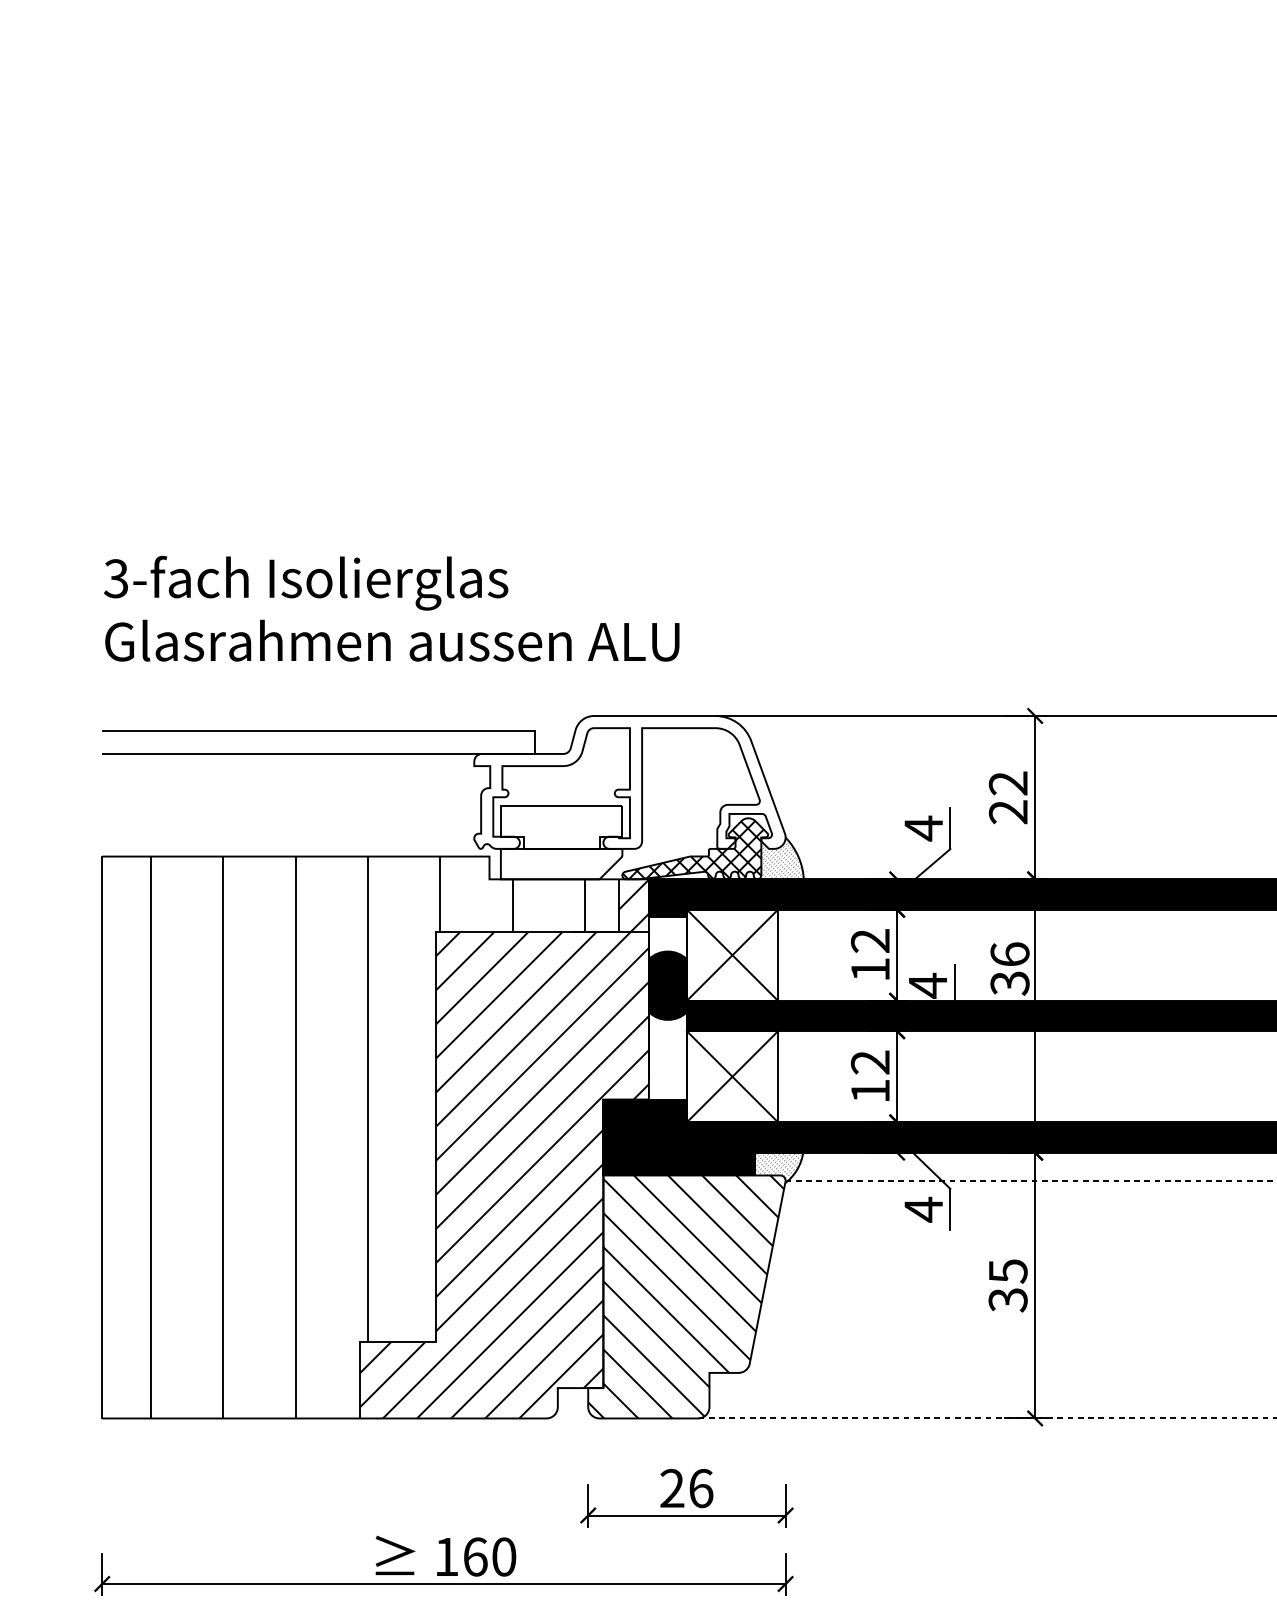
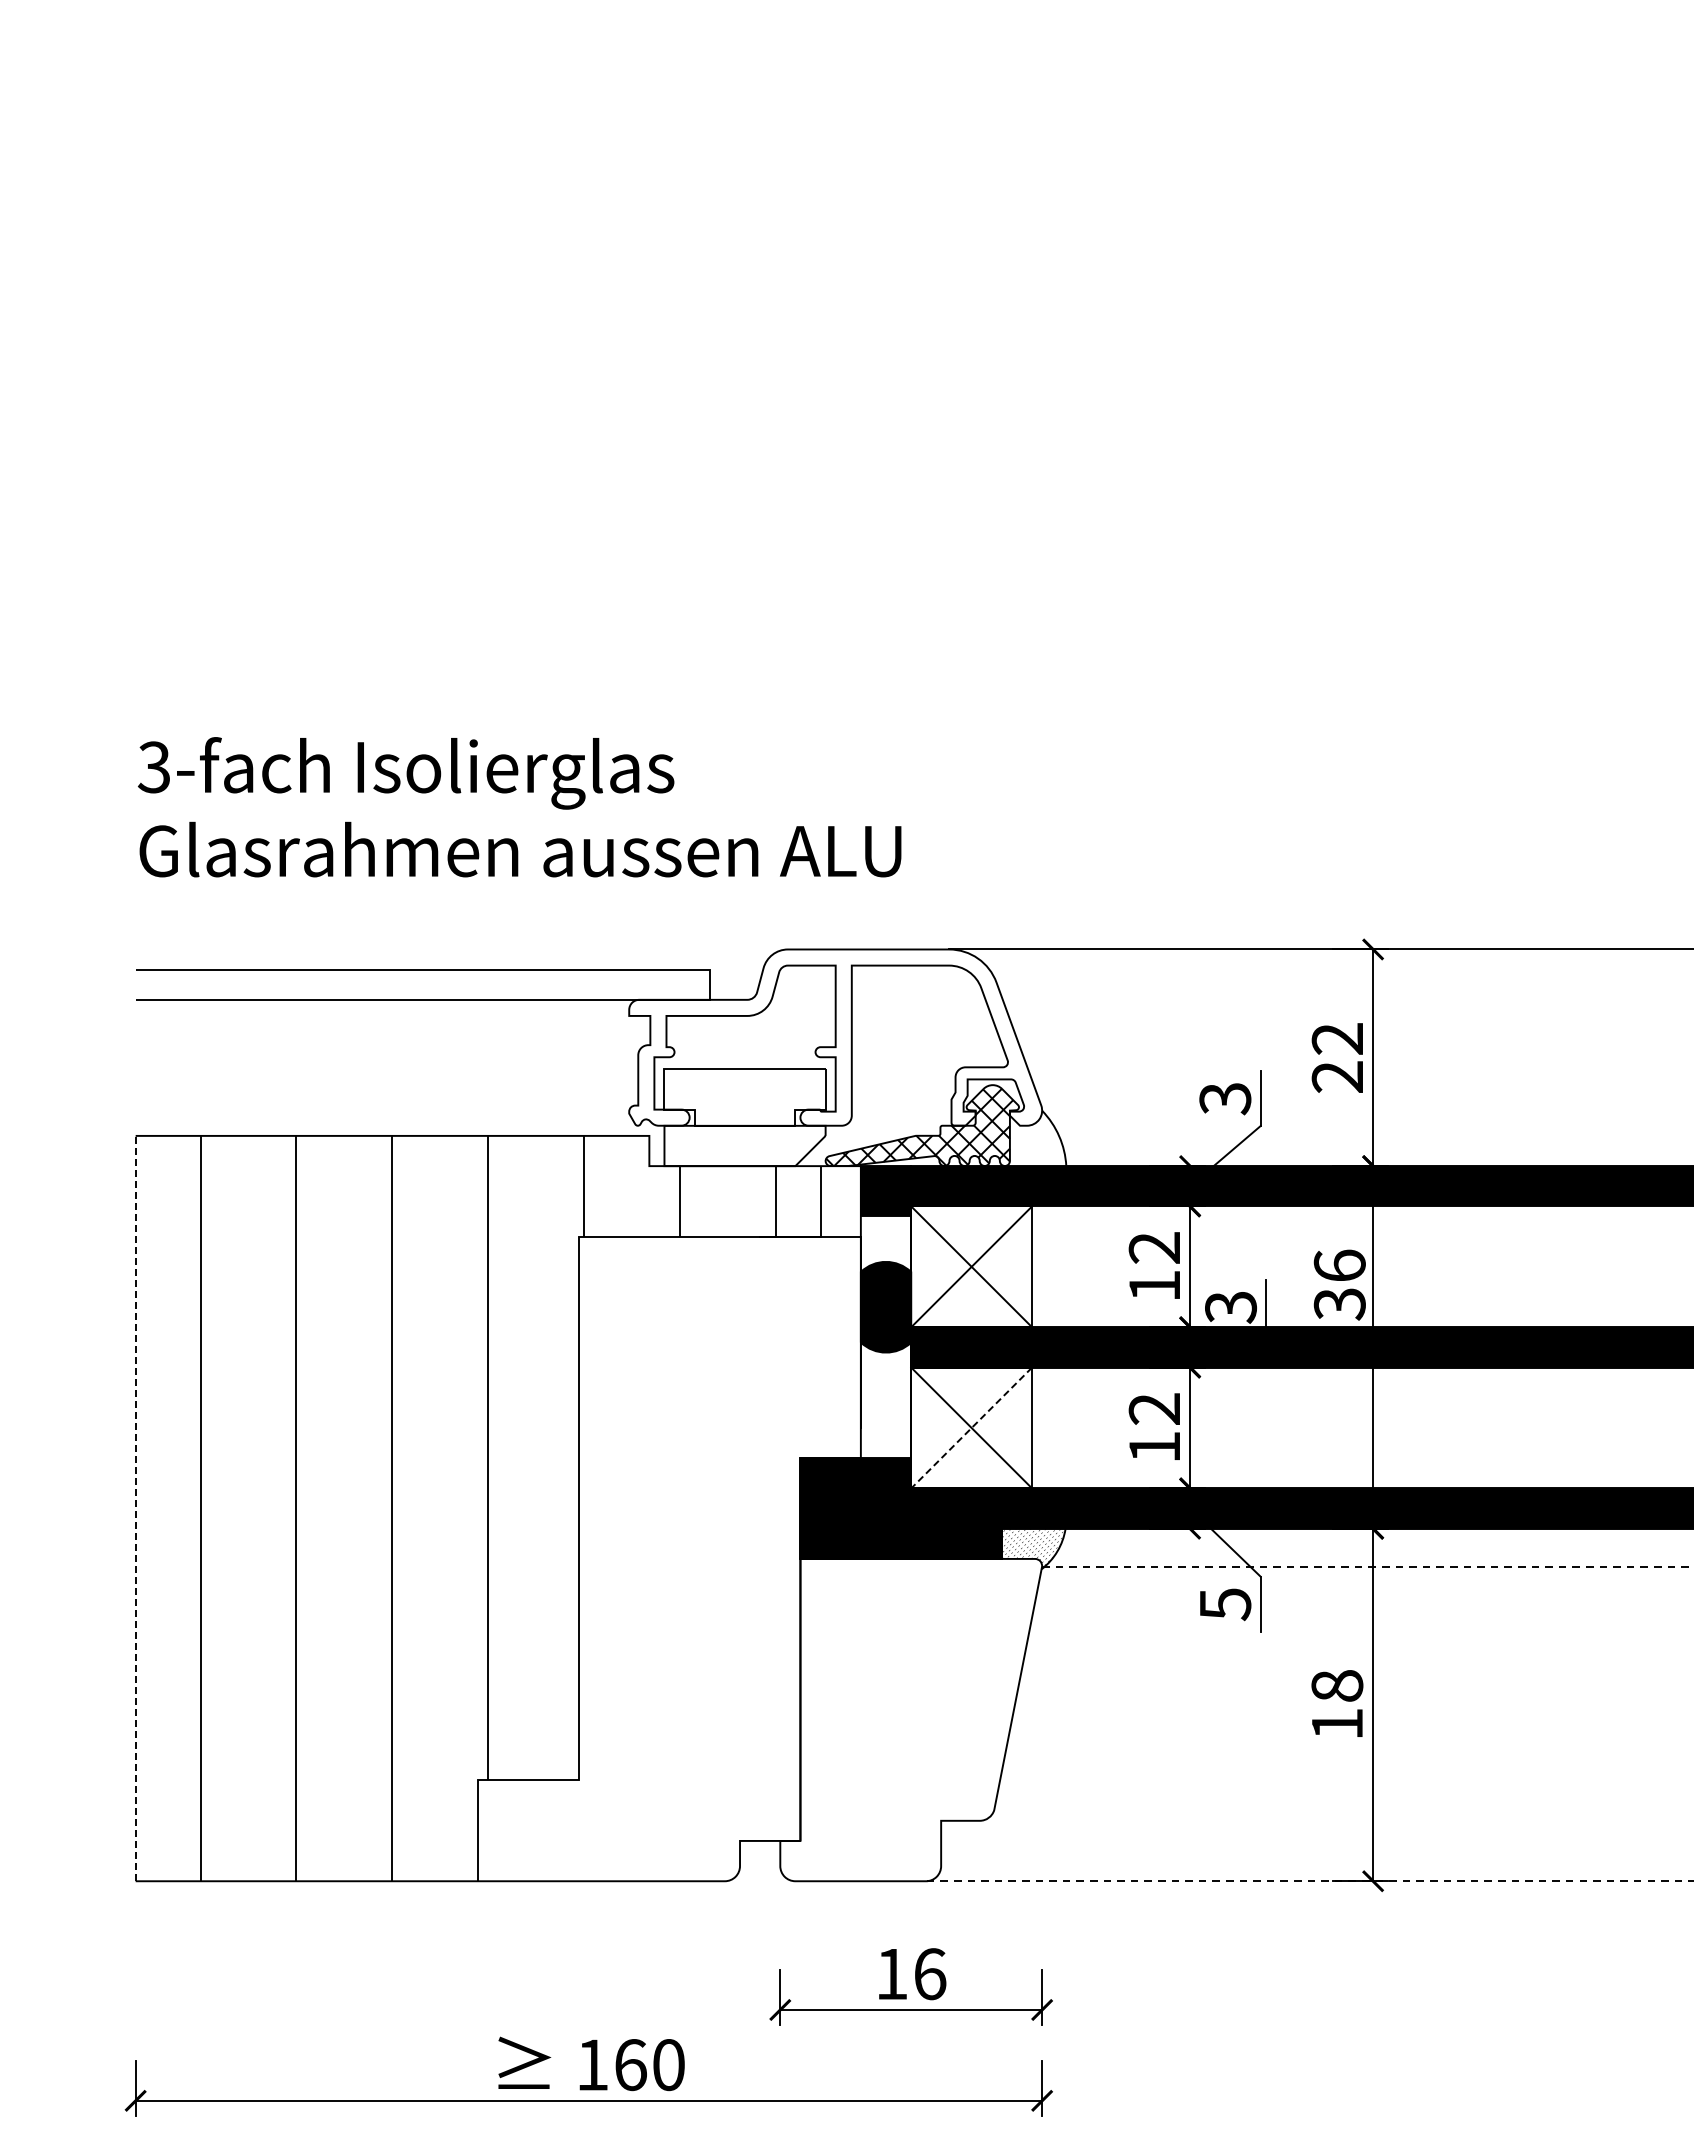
text: (923, 828) -> (1225, 1098), 4 -> 3
hatch: (782, 858) -> (1037, 1138), removed
text: (927, 985) -> (1230, 1307), 4 -> 3
line: (732, 1077) -> (971, 1428), solid -> dashed
line: (102, 1137) -> (135, 1508), solid -> dashed
hatch: (504, 1148) -> (669, 1523), removed
text: (923, 1209) -> (1225, 1604), 4 -> 5
text: (1008, 1285) -> (1337, 1705), 35 -> 18
hatch: (686, 1296) -> (910, 1719), removed
text: (672, 1488) -> (891, 1973), 26 -> 16

